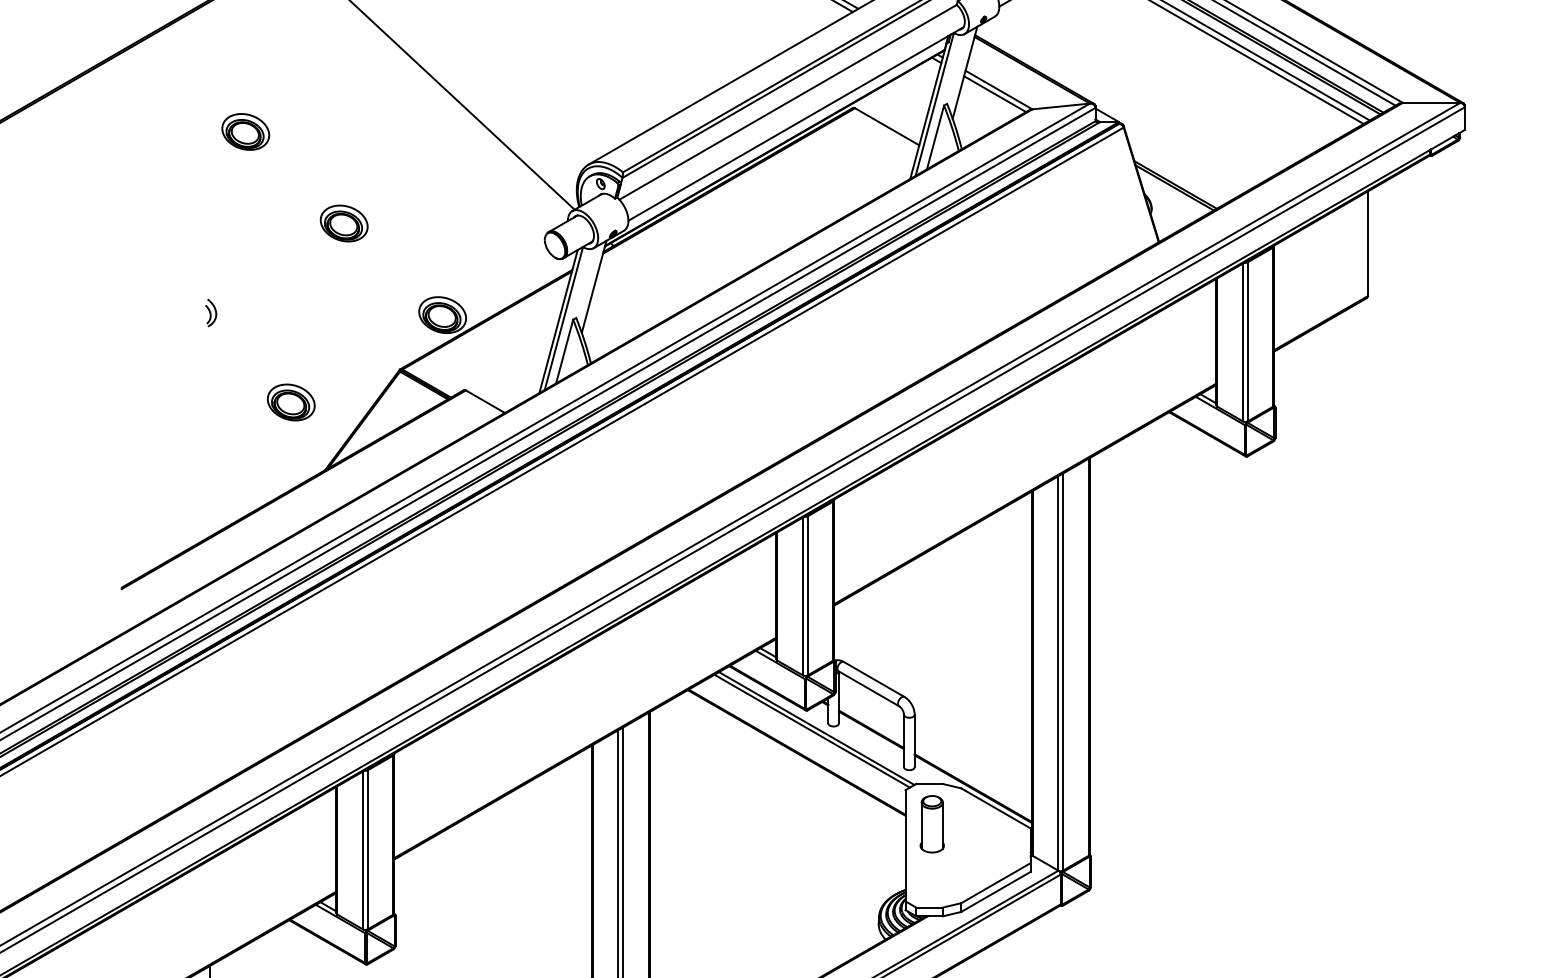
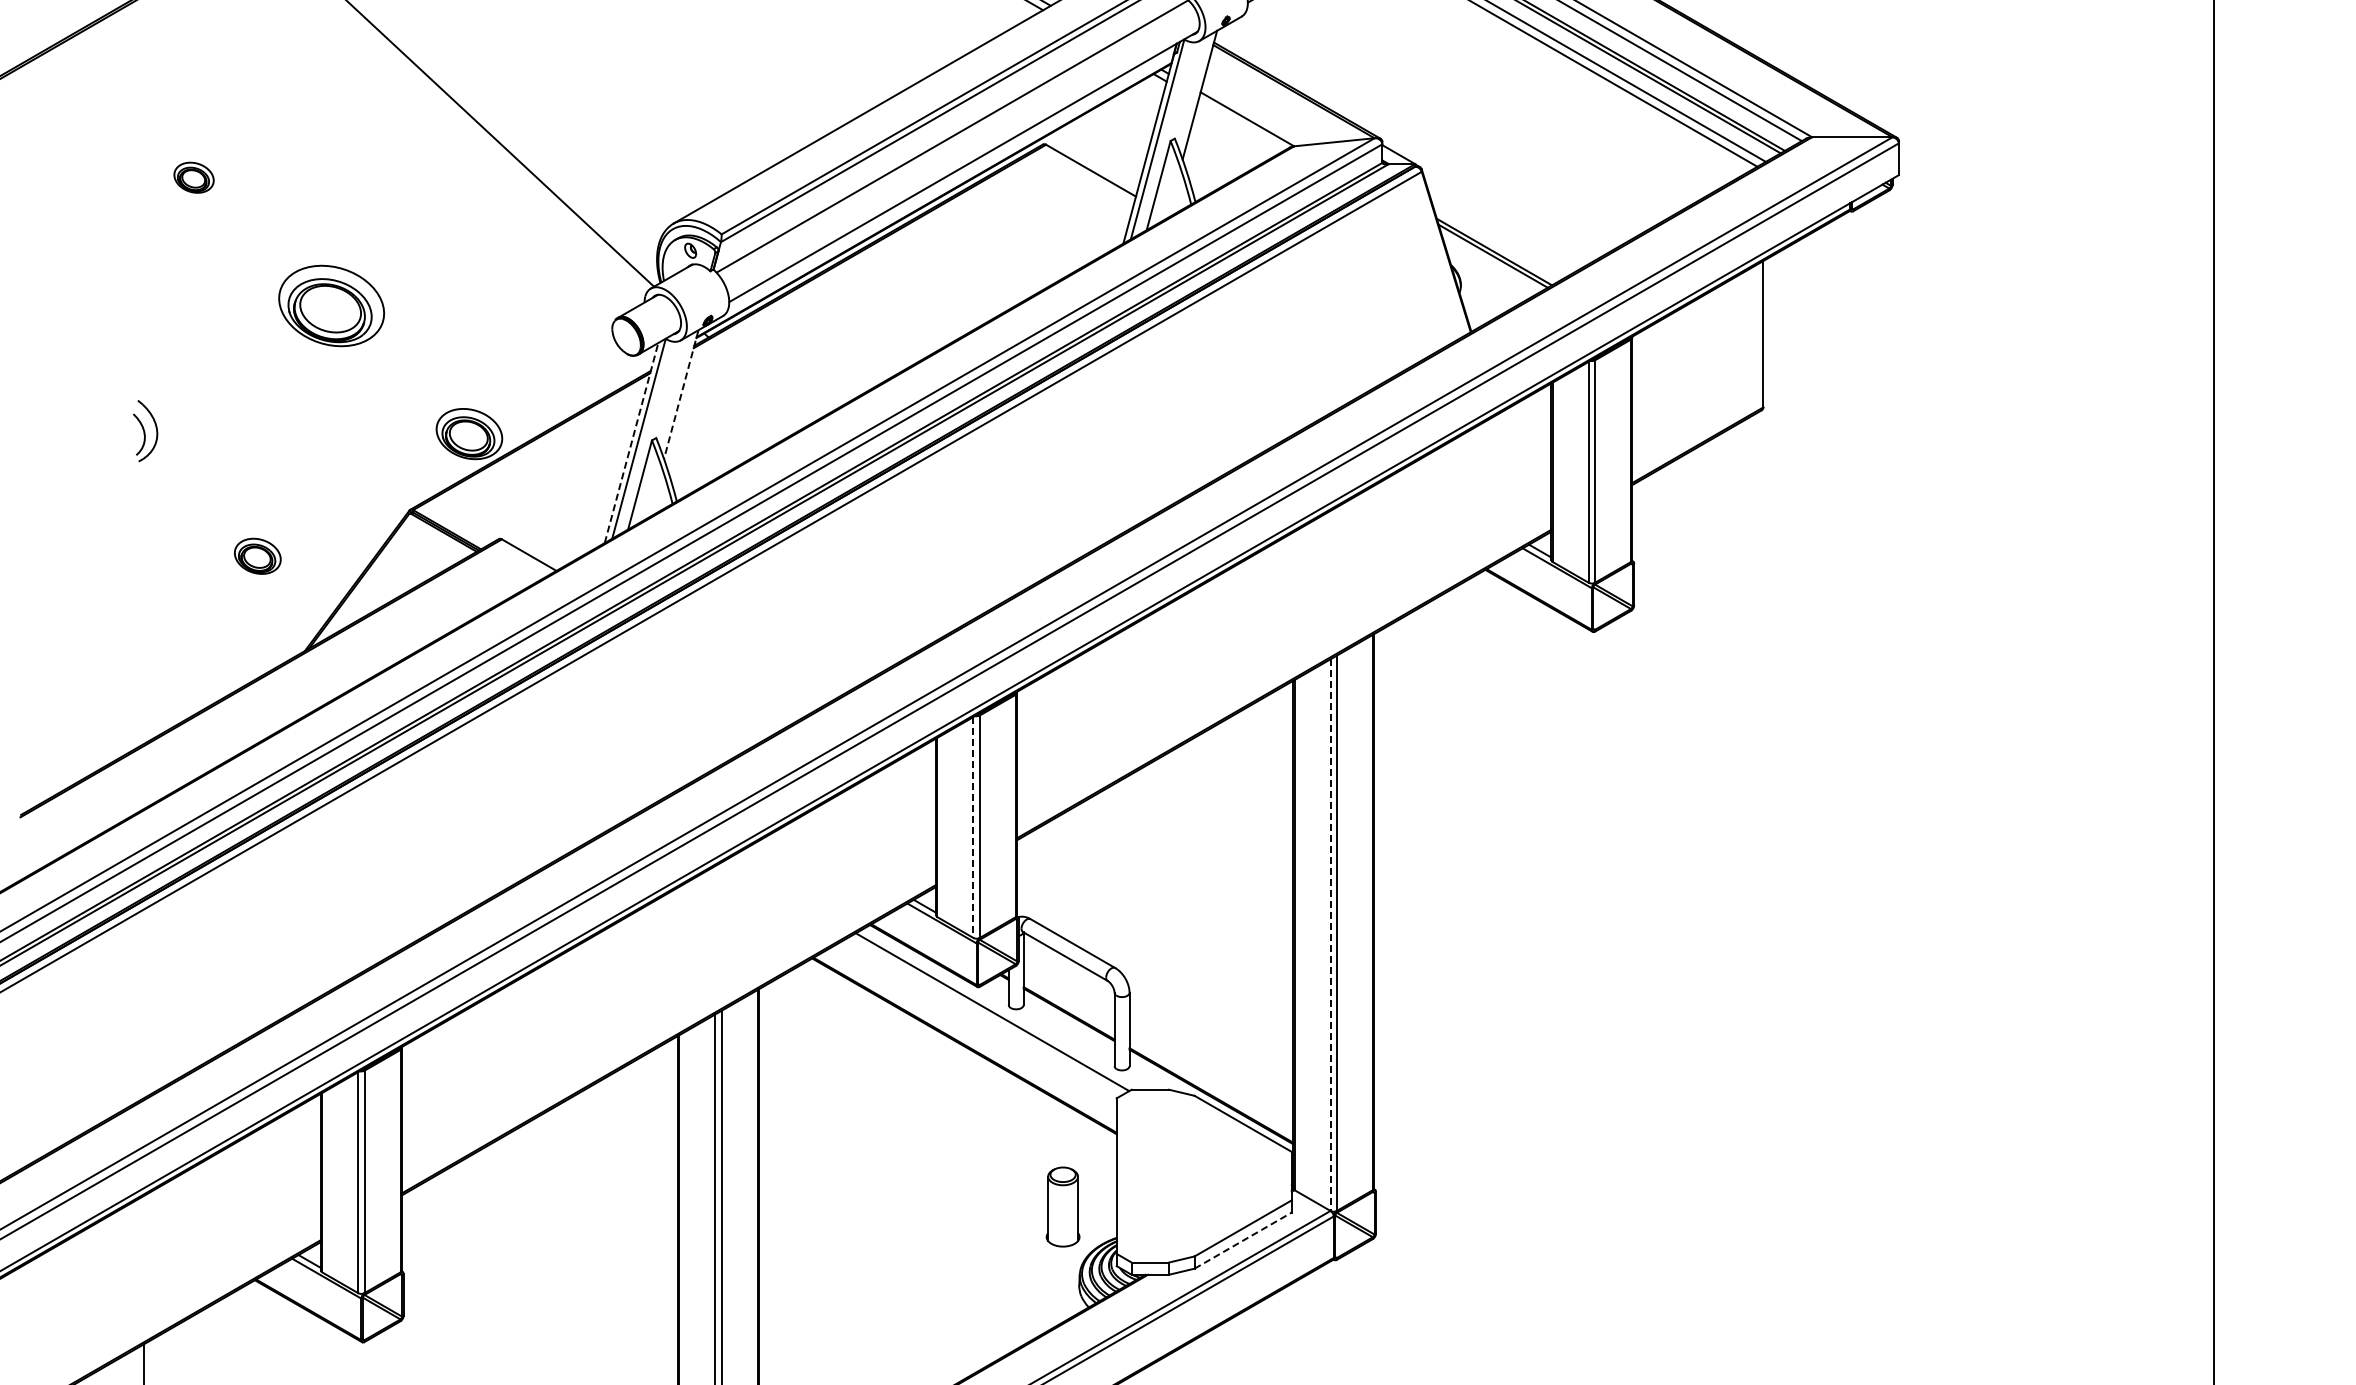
line: (994, 94) -> (1241, 125), removed
part: (245, 131) -> (193, 177), size x0.6
part: (344, 223) -> (331, 305), size x1.6
line: (594, 286) -> (681, 394), solid -> dashed
part: (211, 312) -> (145, 430), size x1.6
line: (558, 321) -> (631, 443), solid -> dashed
part: (291, 402) -> (257, 556), size x0.7
line: (803, 597) -> (973, 828), solid -> dashed
line: (1058, 673) -> (1330, 935), solid -> dashed
line: (811, 730) -> (985, 1015), removed
part: (931, 823) -> (1062, 1206), moved
line: (996, 891) -> (1243, 1240), solid -> dashed

